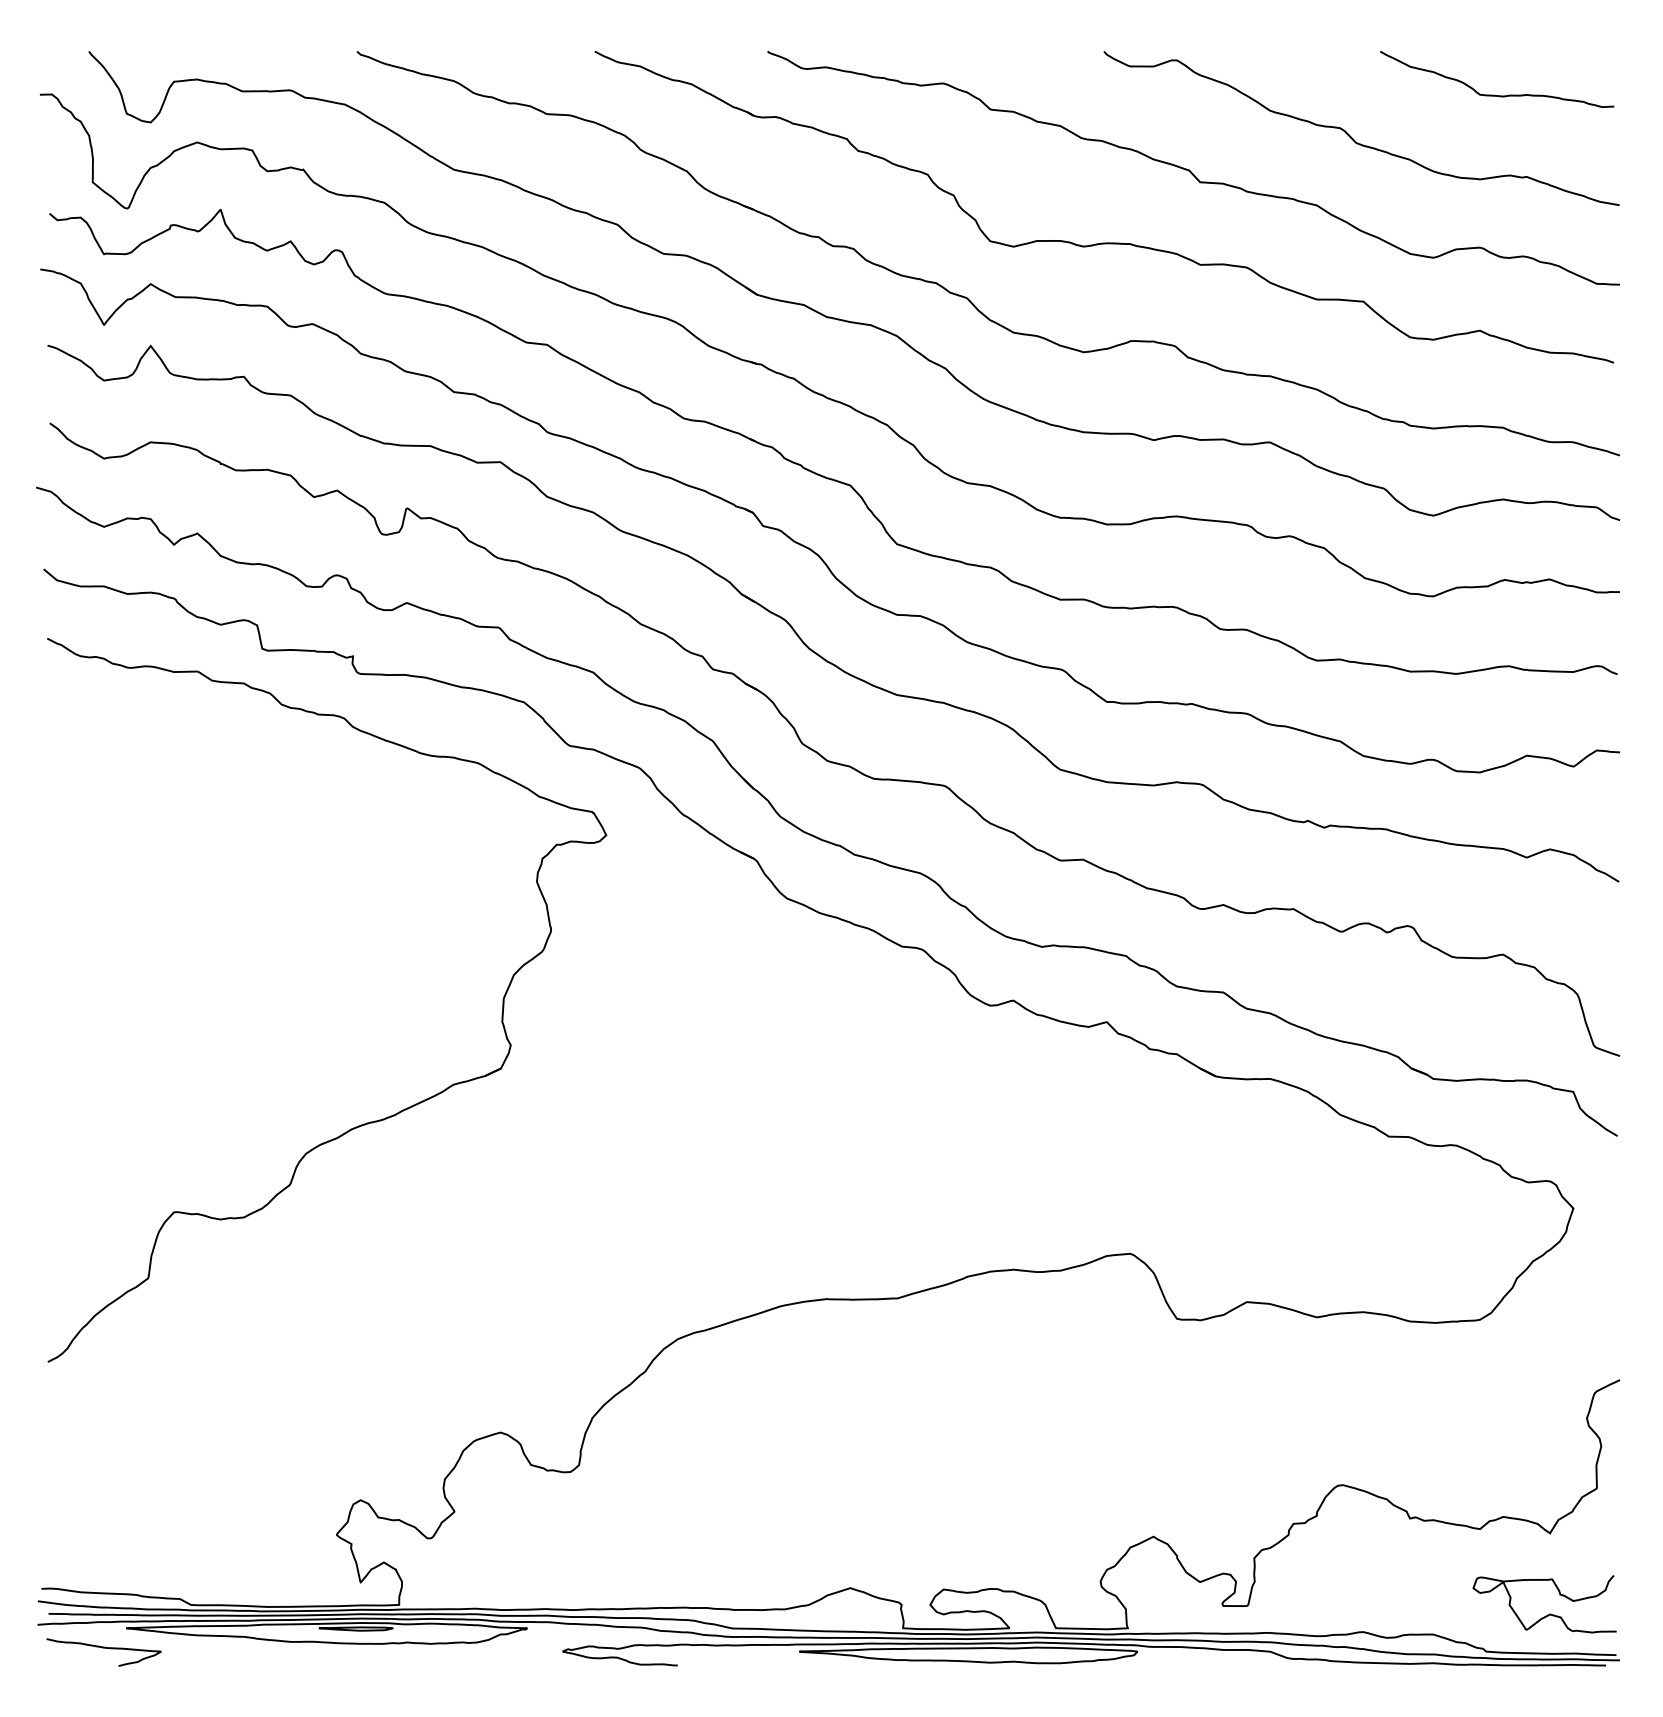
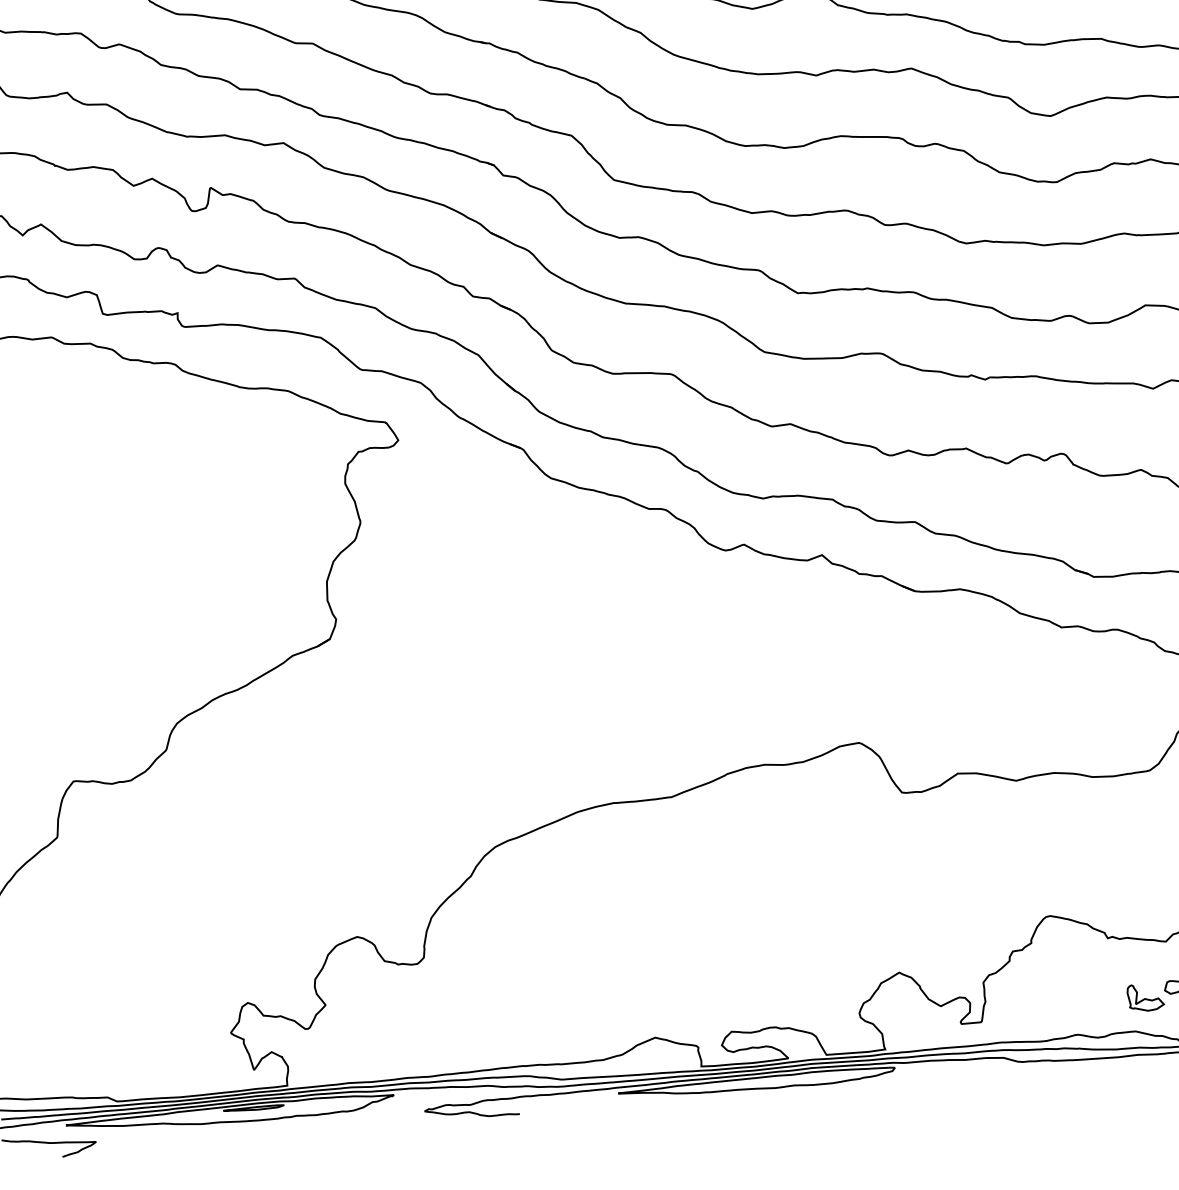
part: (1448, 1594) -> (1145, 997), added

